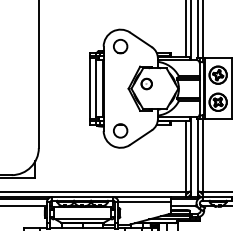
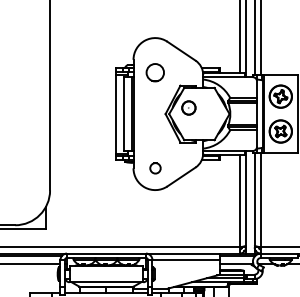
part: (120, 46) -> (155, 72), moved
circle: (120, 130) -> (155, 167), size x0.6

